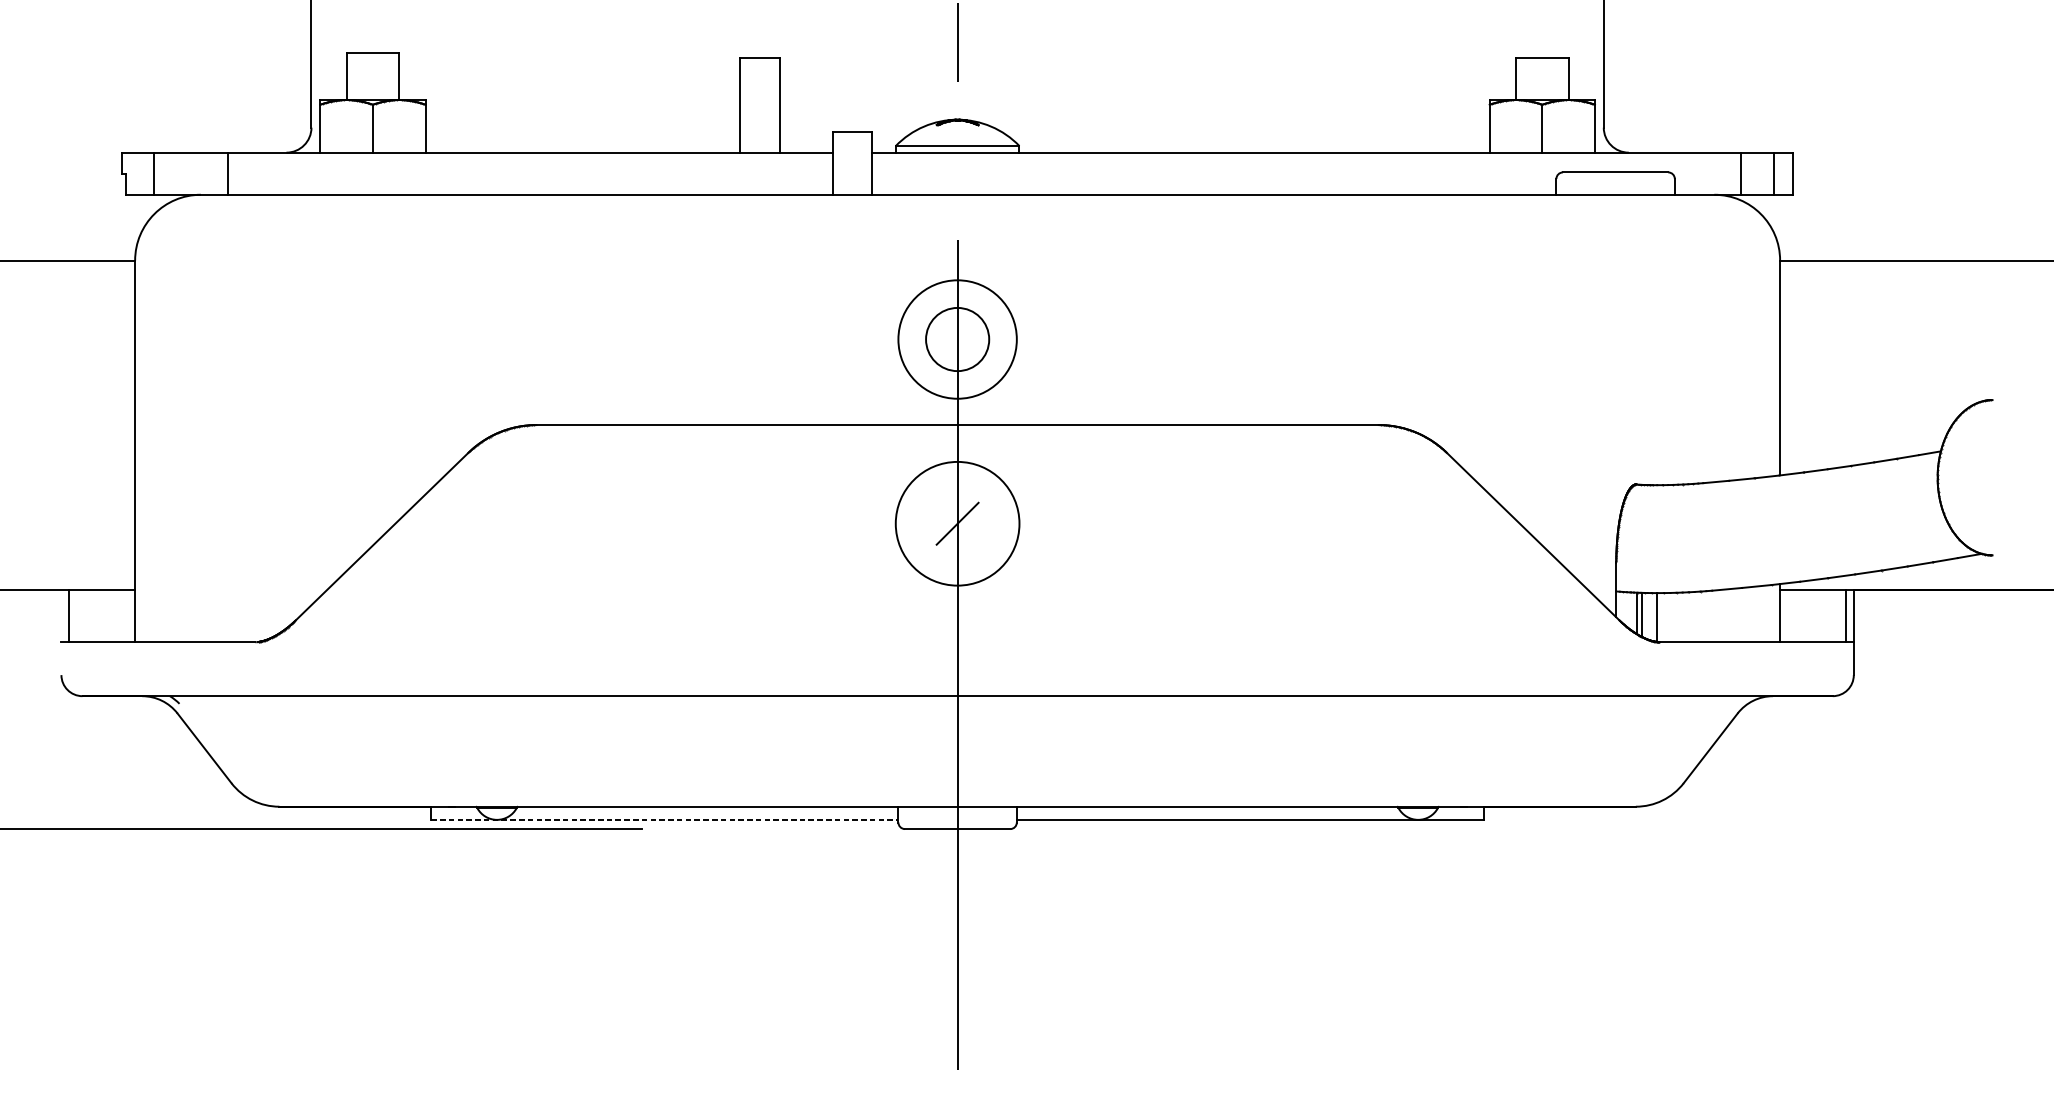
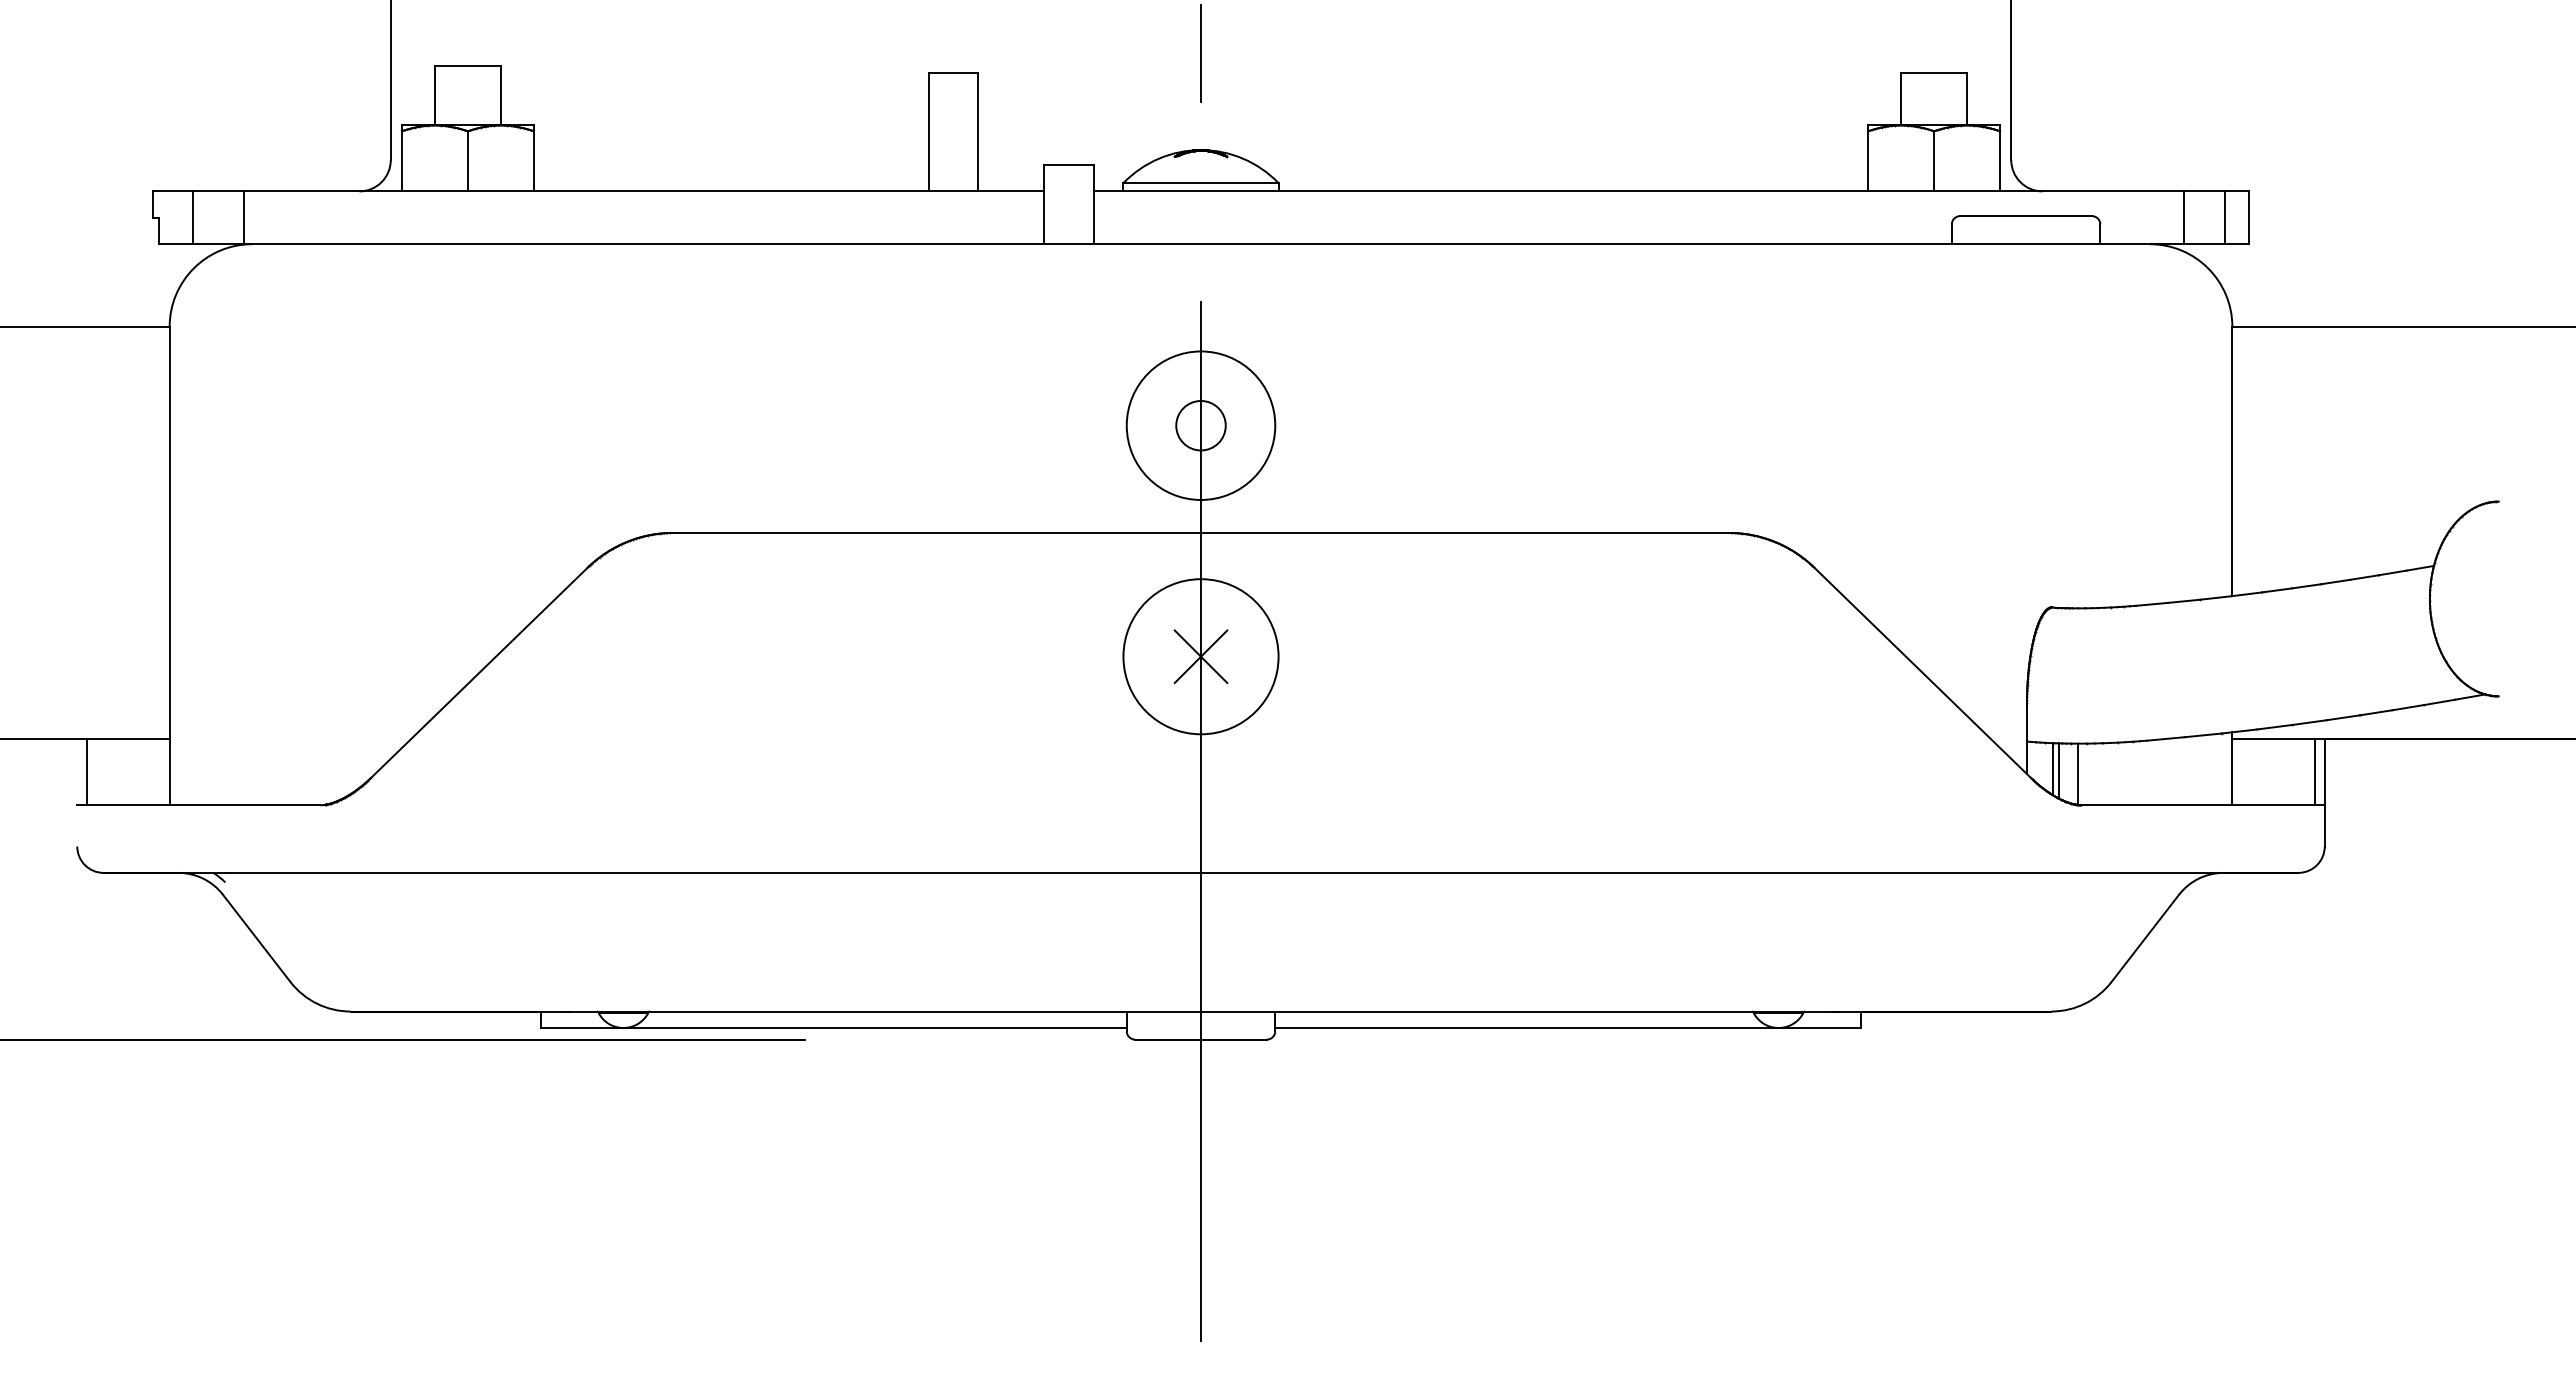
line: (228, 173) -> (244, 217), moved
circle: (957, 339) -> (1200, 425), size x0.62
line: (957, 523) -> (1200, 656), added
line: (664, 820) -> (833, 1028), dashed -> solid

